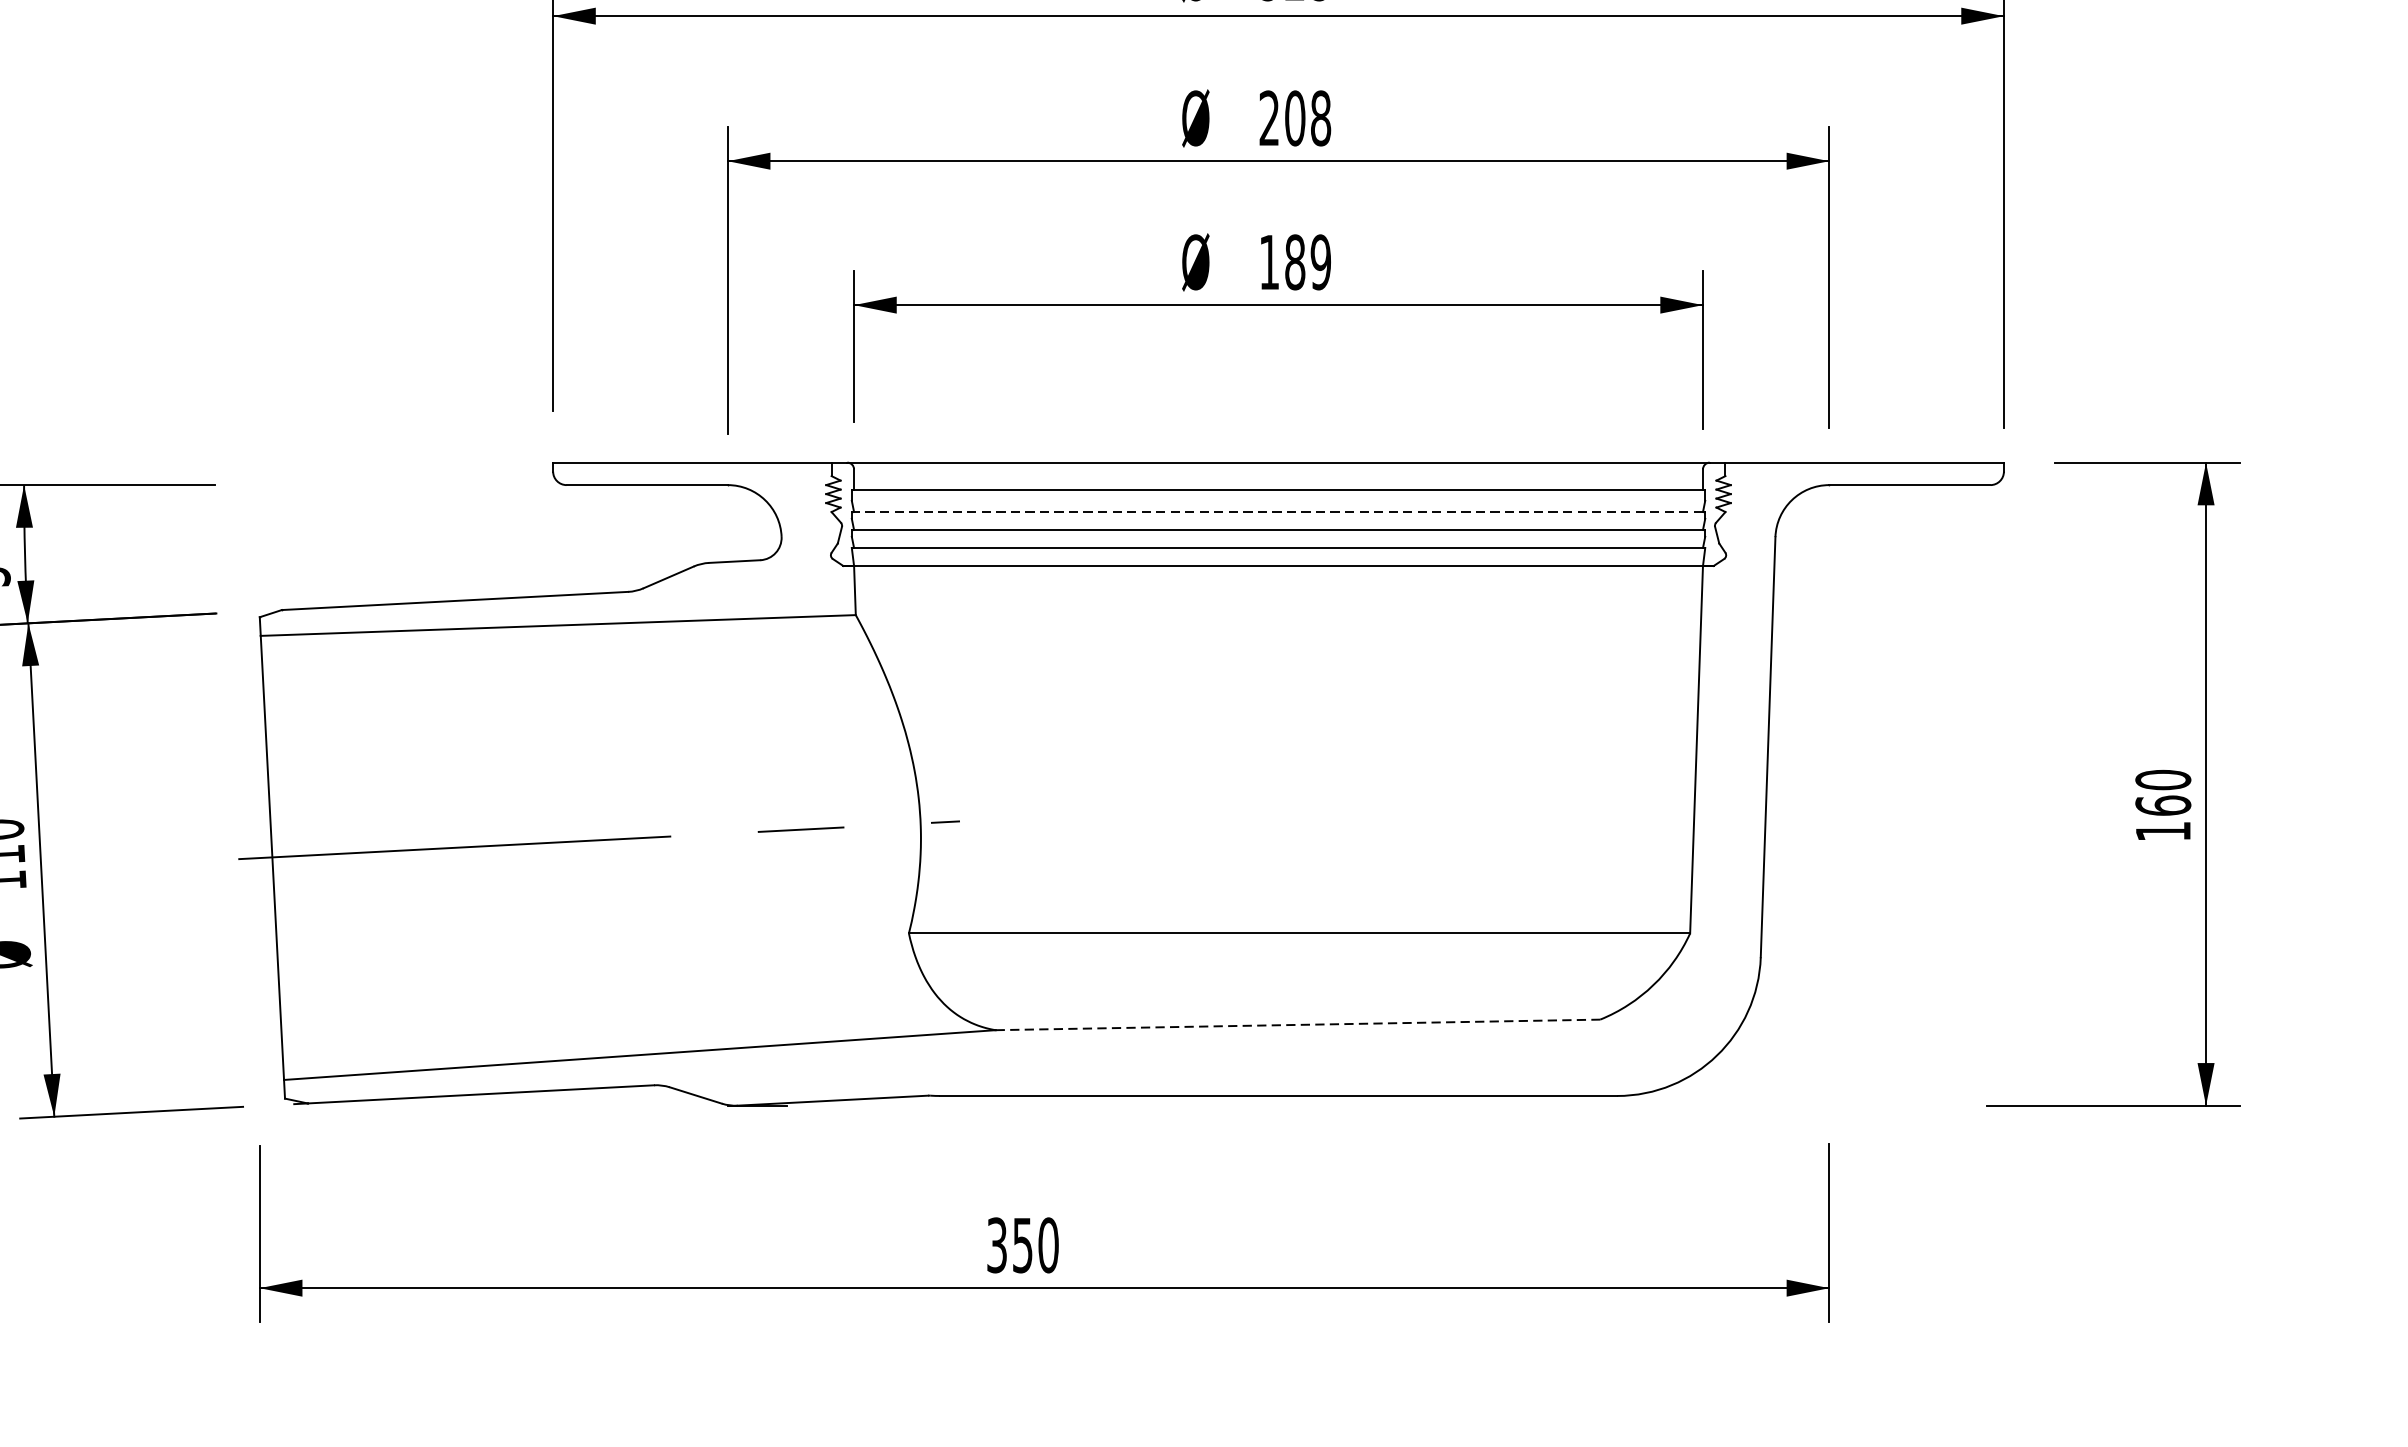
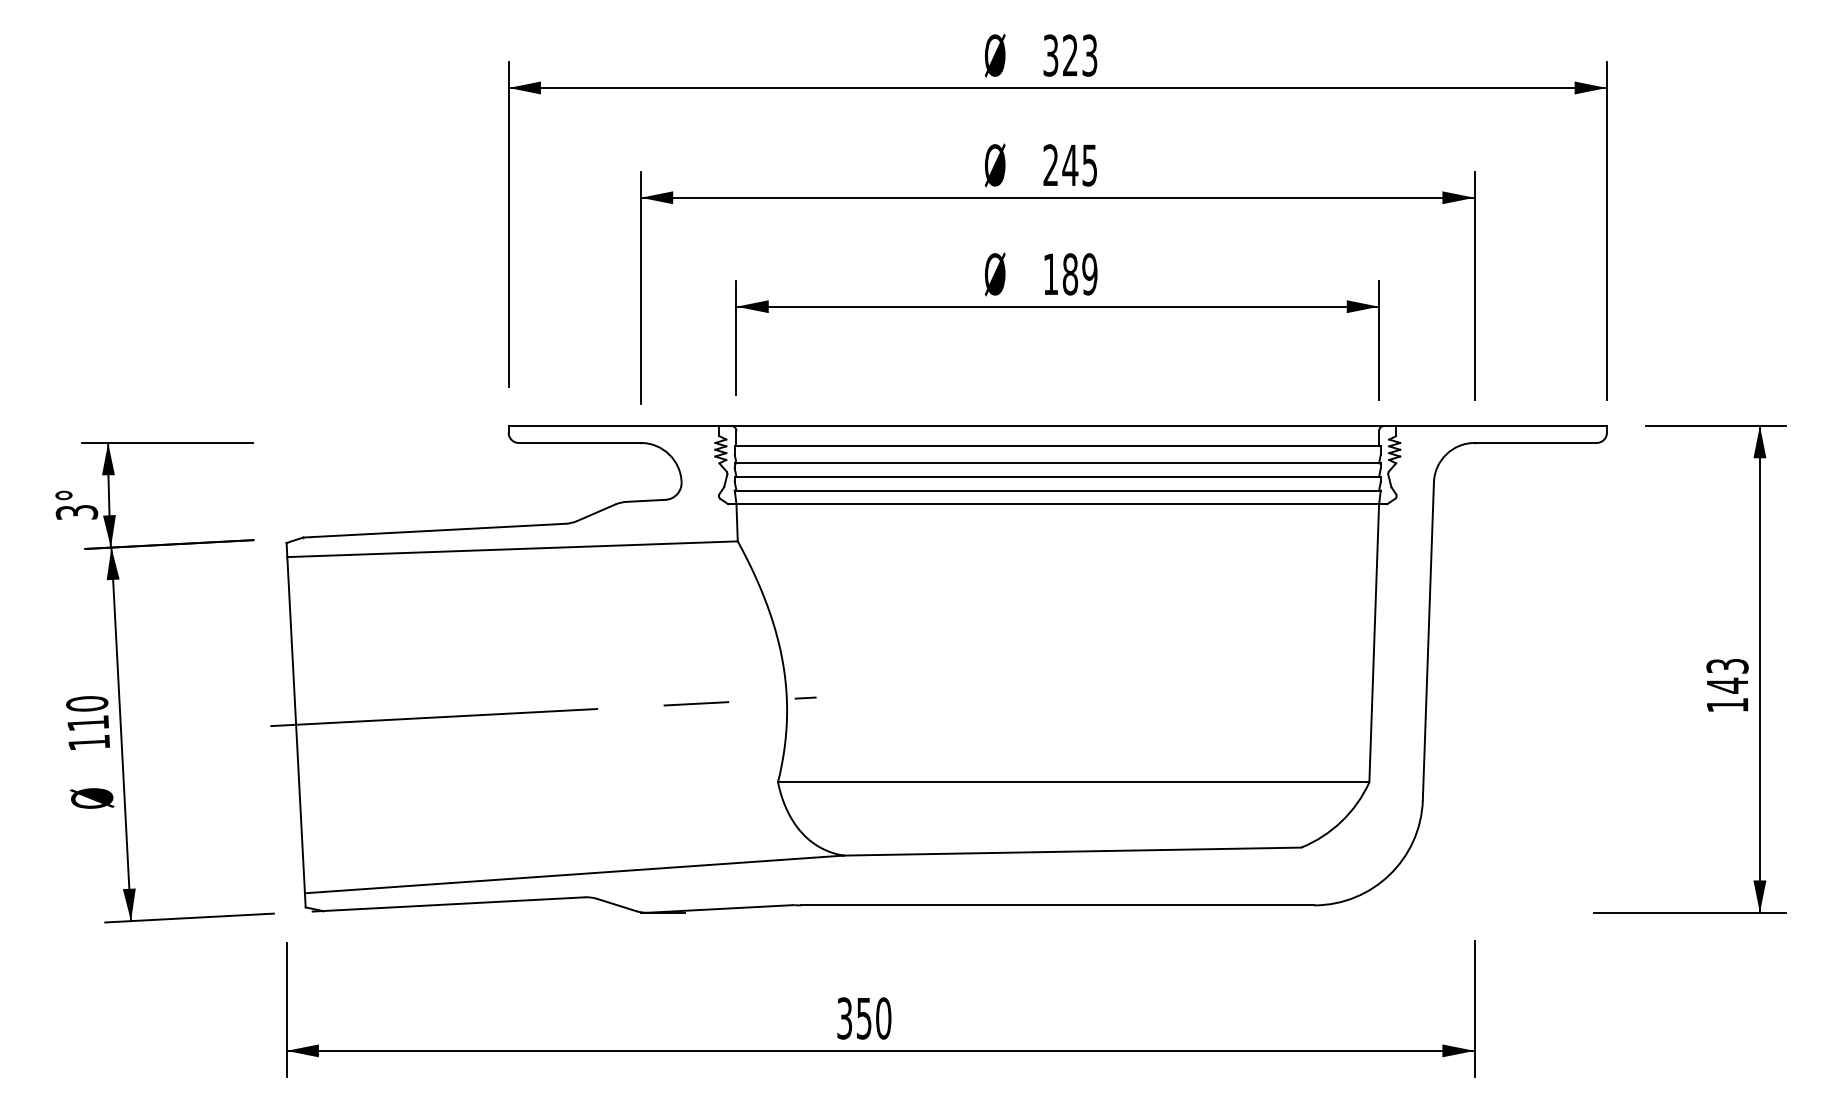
text: (1307, 118) -> (1079, 165), 208 -> 245
line: (1278, 512) -> (1057, 463), dashed -> solid
text: (2163, 792) -> (1727, 675), 160 -> 143
line: (1297, 1024) -> (1072, 851), dashed -> solid

